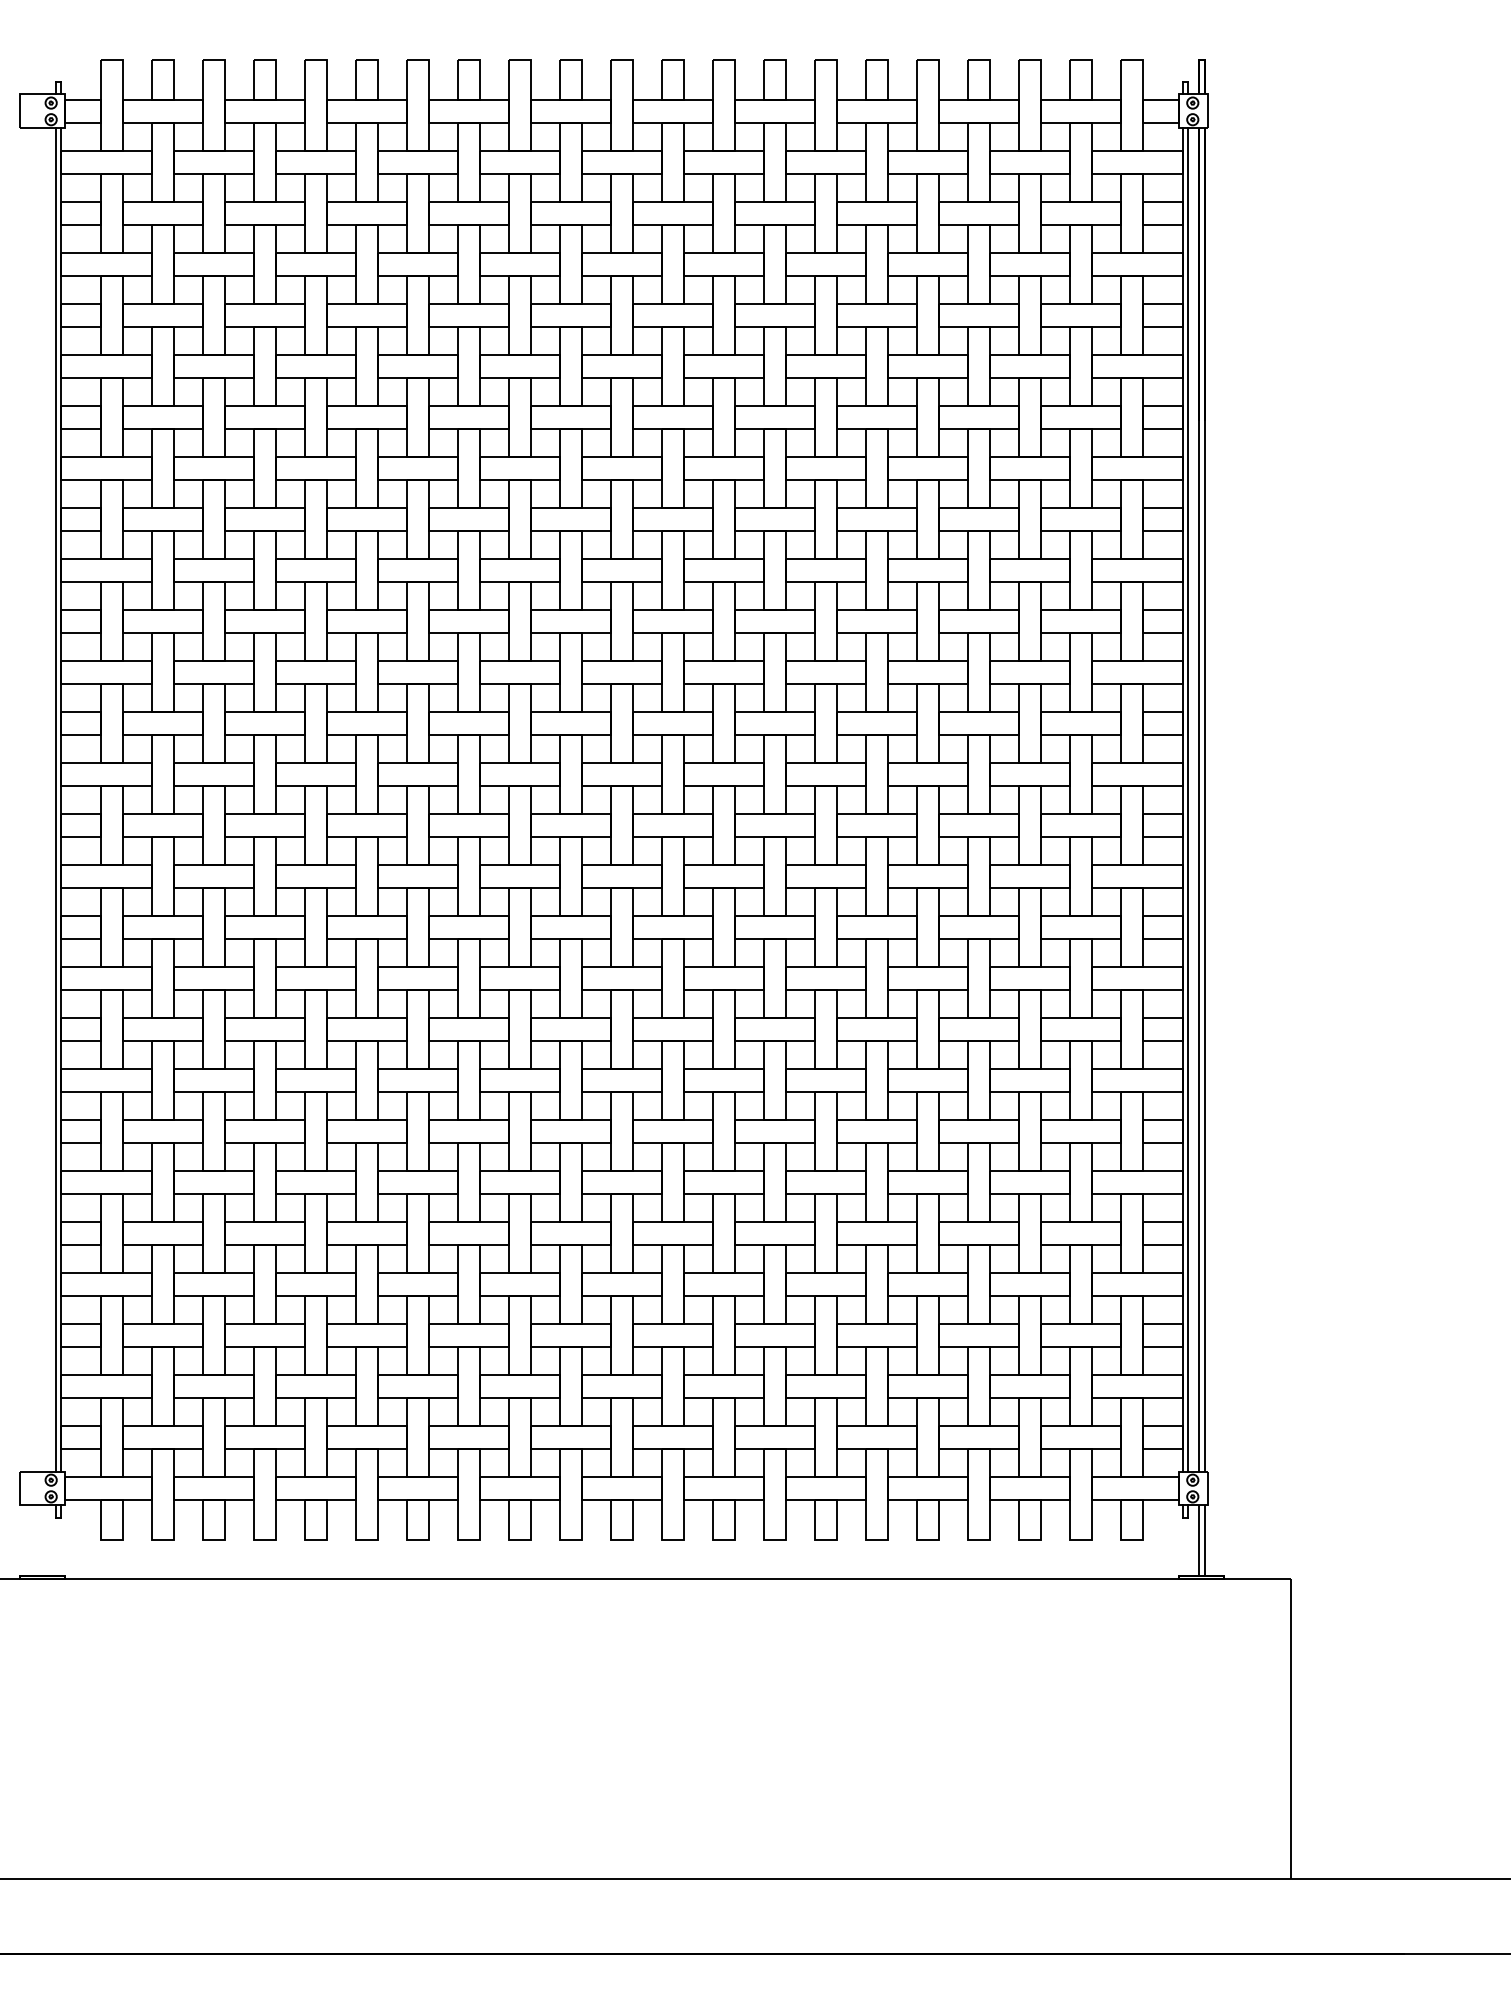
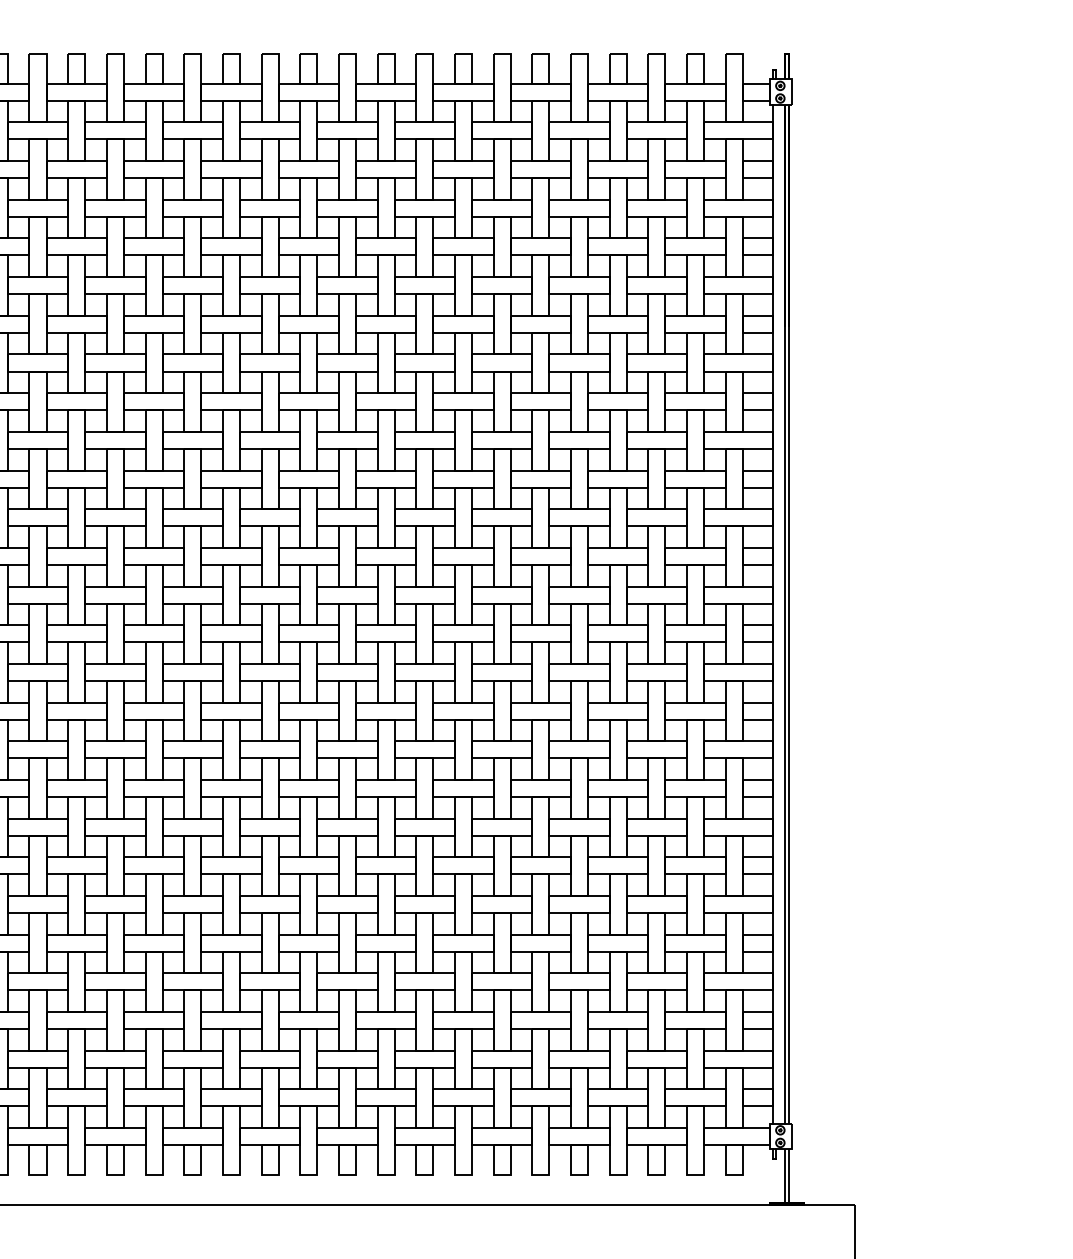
line: (1187, 799) -> (776, 614), removed

